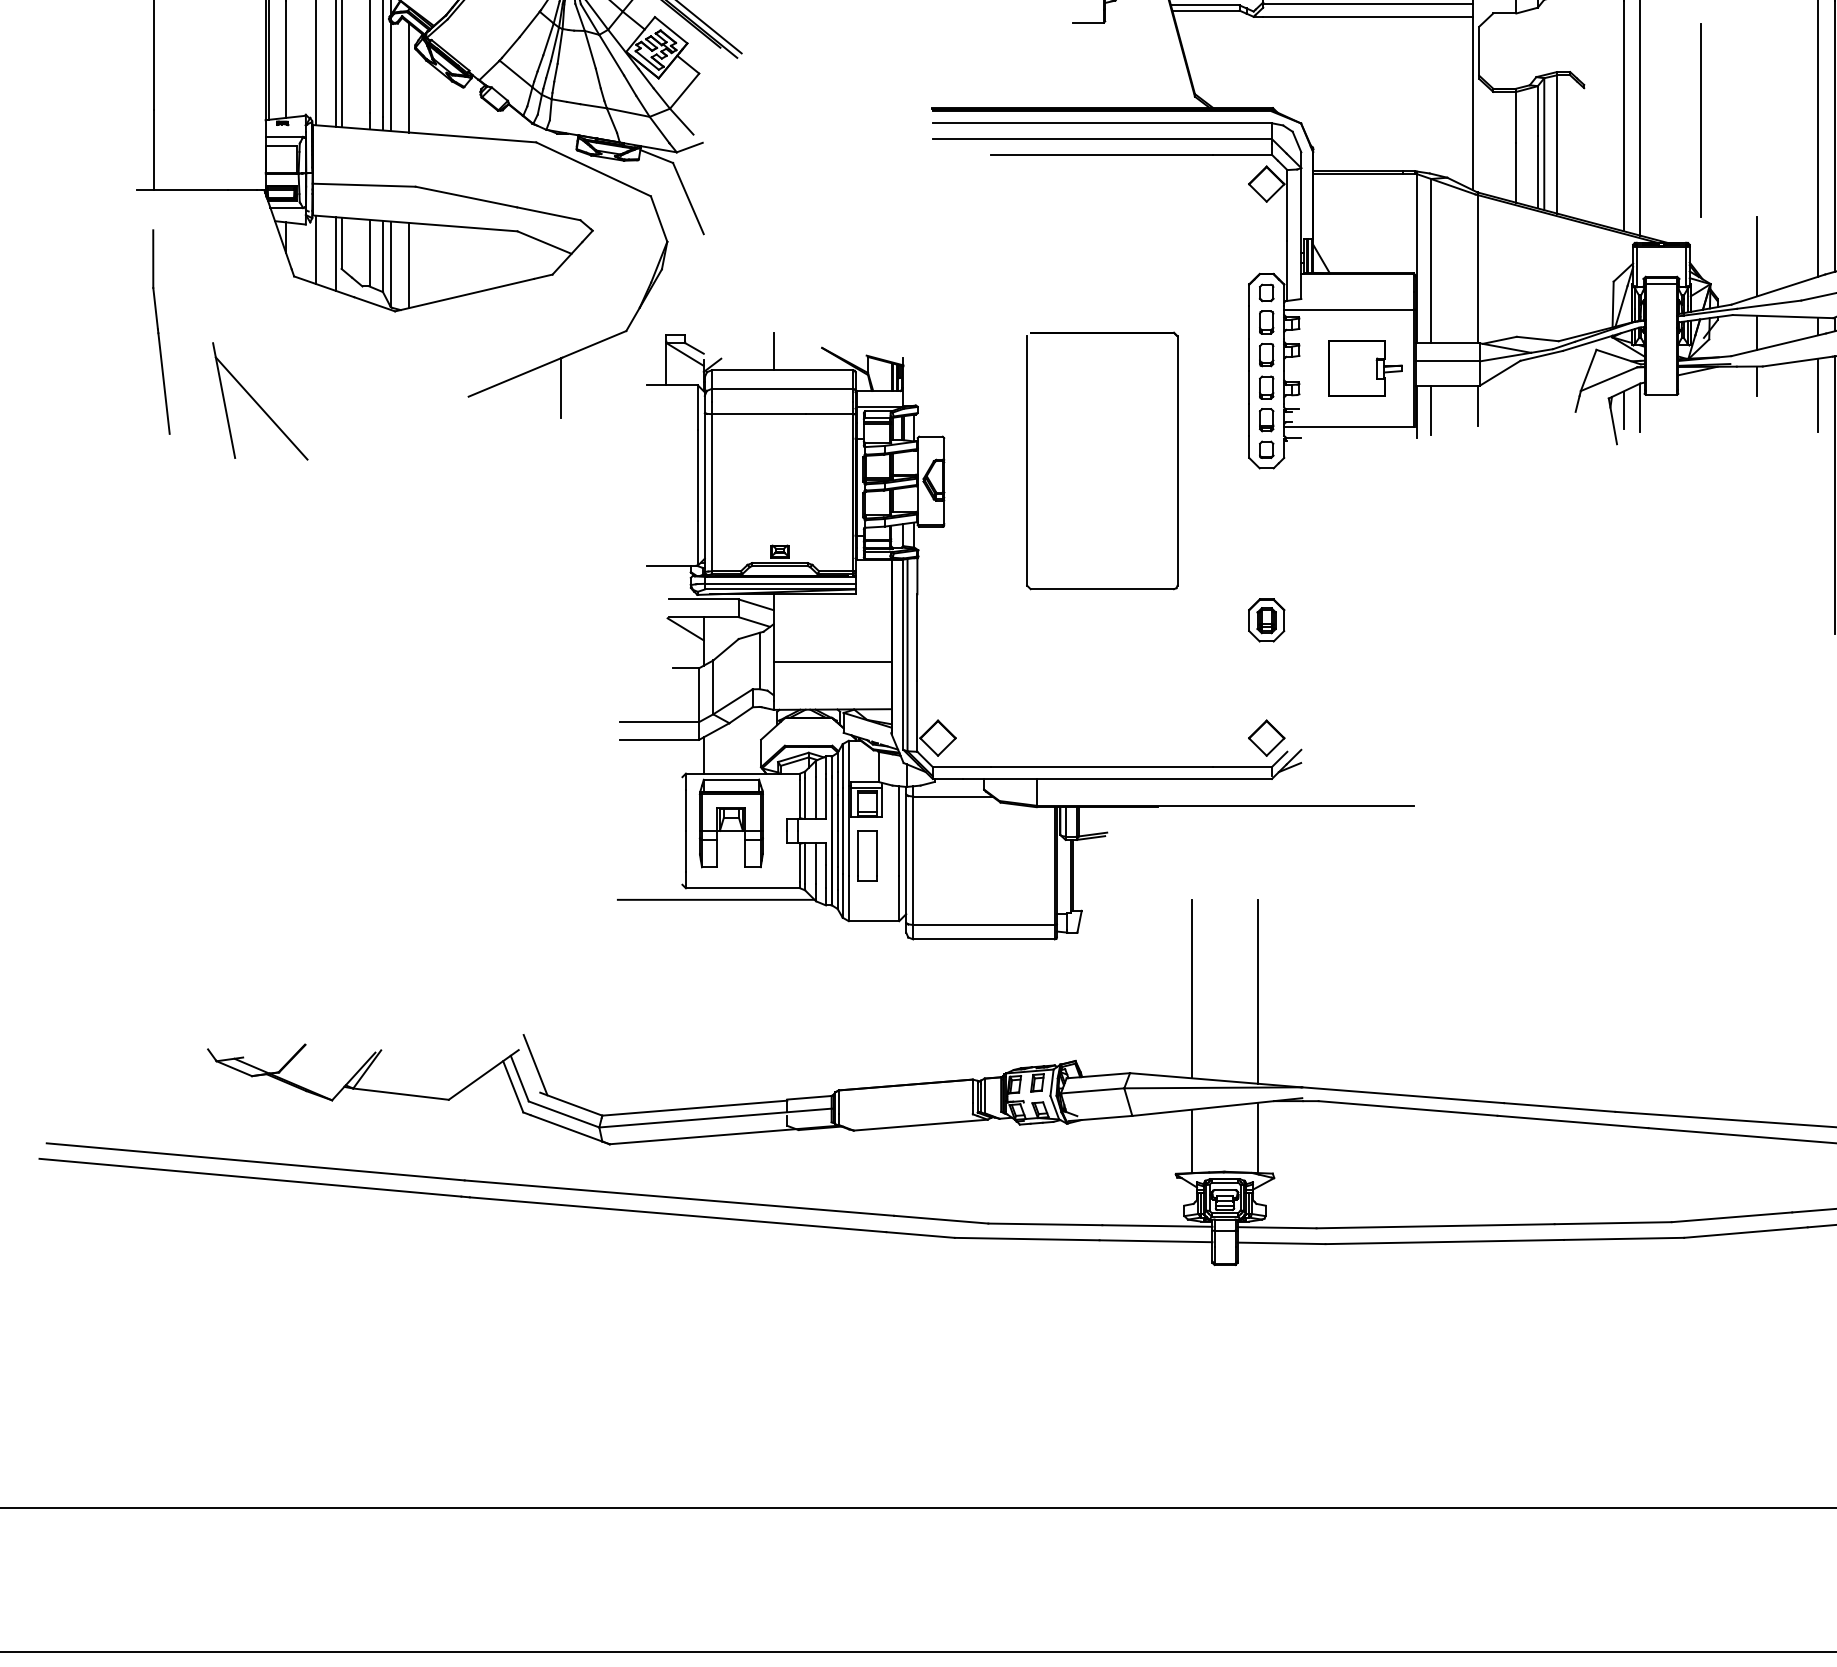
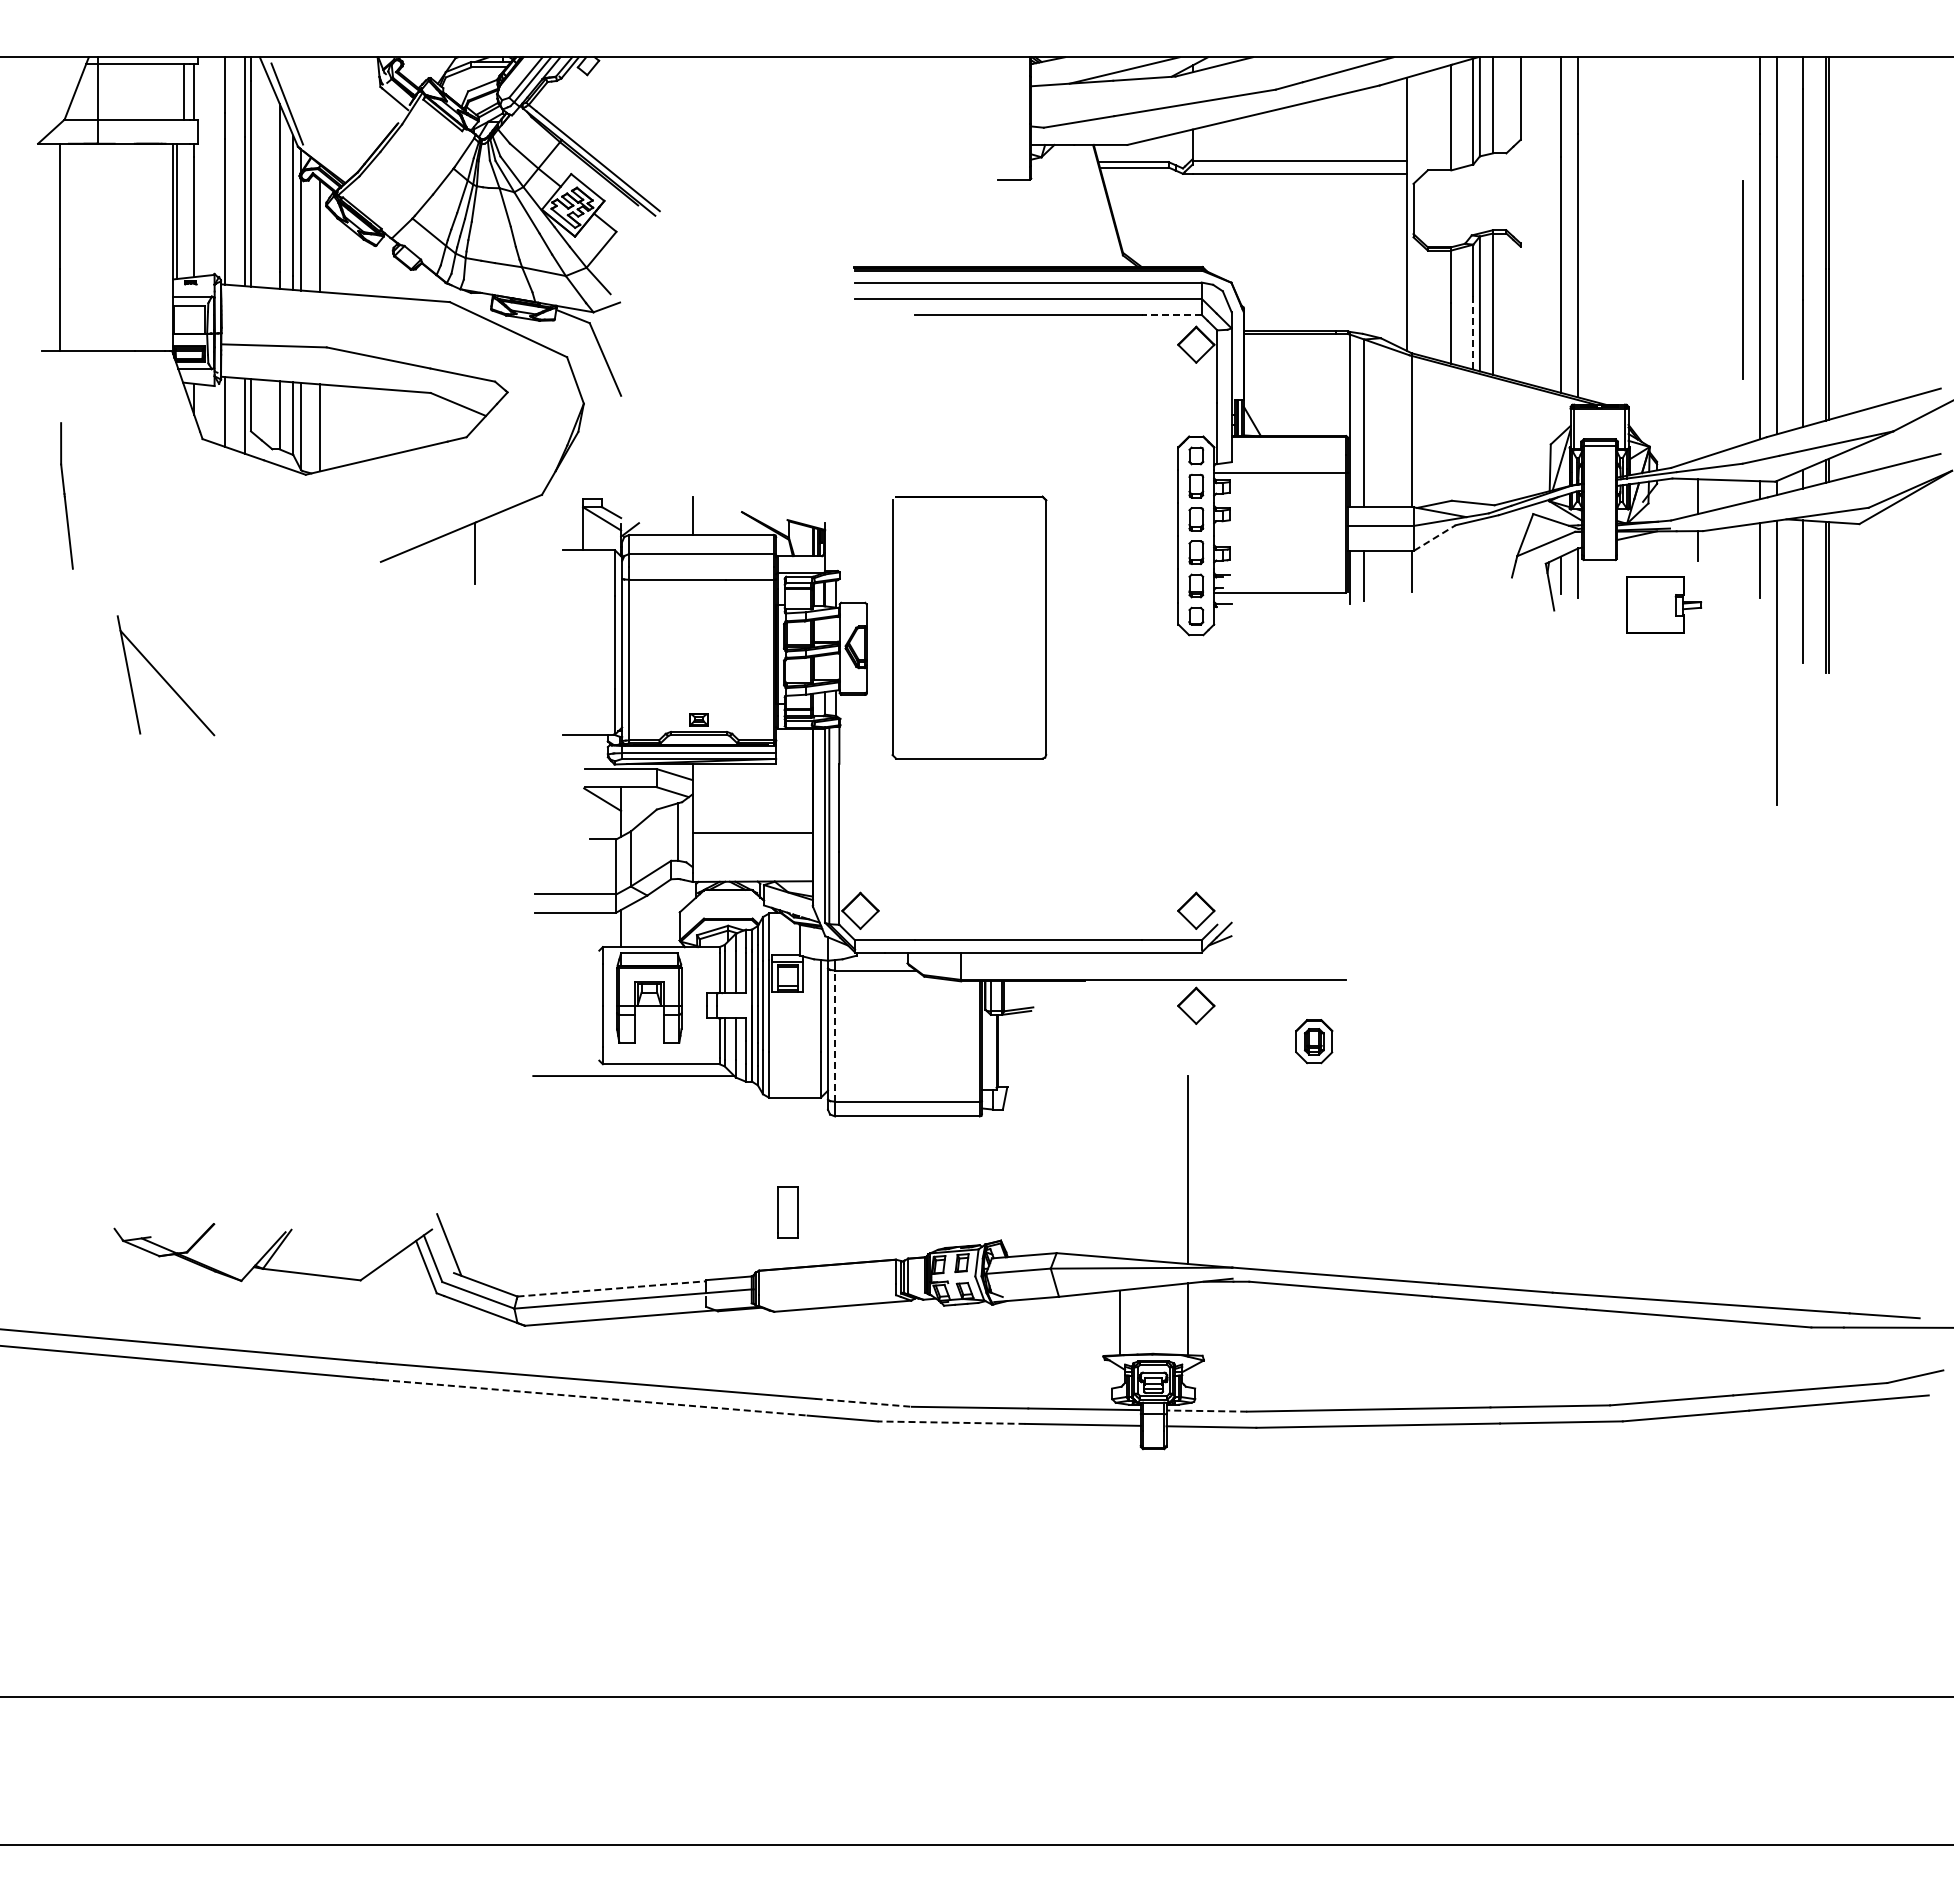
line: (1700, 120) -> (1742, 279), moved
line: (1242, 154) -> (1171, 314), solid -> dashed
line: (1538, 172) -> (1473, 332), solid -> dashed
line: (1757, 256) -> (1697, 418), removed
part: (160, 331) -> (66, 495), size x0.7
part: (1365, 367) -> (1664, 604), moved
line: (1500, 372) -> (1435, 537), solid -> dashed
part: (259, 401) -> (165, 675), moved
part: (1028, 460) -> (893, 627), moved
part: (1266, 620) -> (1314, 1041), moved
part: (1266, 830) -> (1196, 1005), added
part: (866, 856) -> (787, 1212), moved
line: (913, 861) -> (835, 1036), solid -> dashed
line: (1191, 989) -> (1119, 1167), removed
line: (694, 1107) -> (611, 1288), solid -> dashed
line: (677, 1214) -> (594, 1397), solid -> dashed
line: (941, 1219) -> (864, 1402), solid -> dashed
line: (1276, 1228) -> (1206, 1411), solid -> dashed
line: (1027, 1238) -> (951, 1422), solid -> dashed

